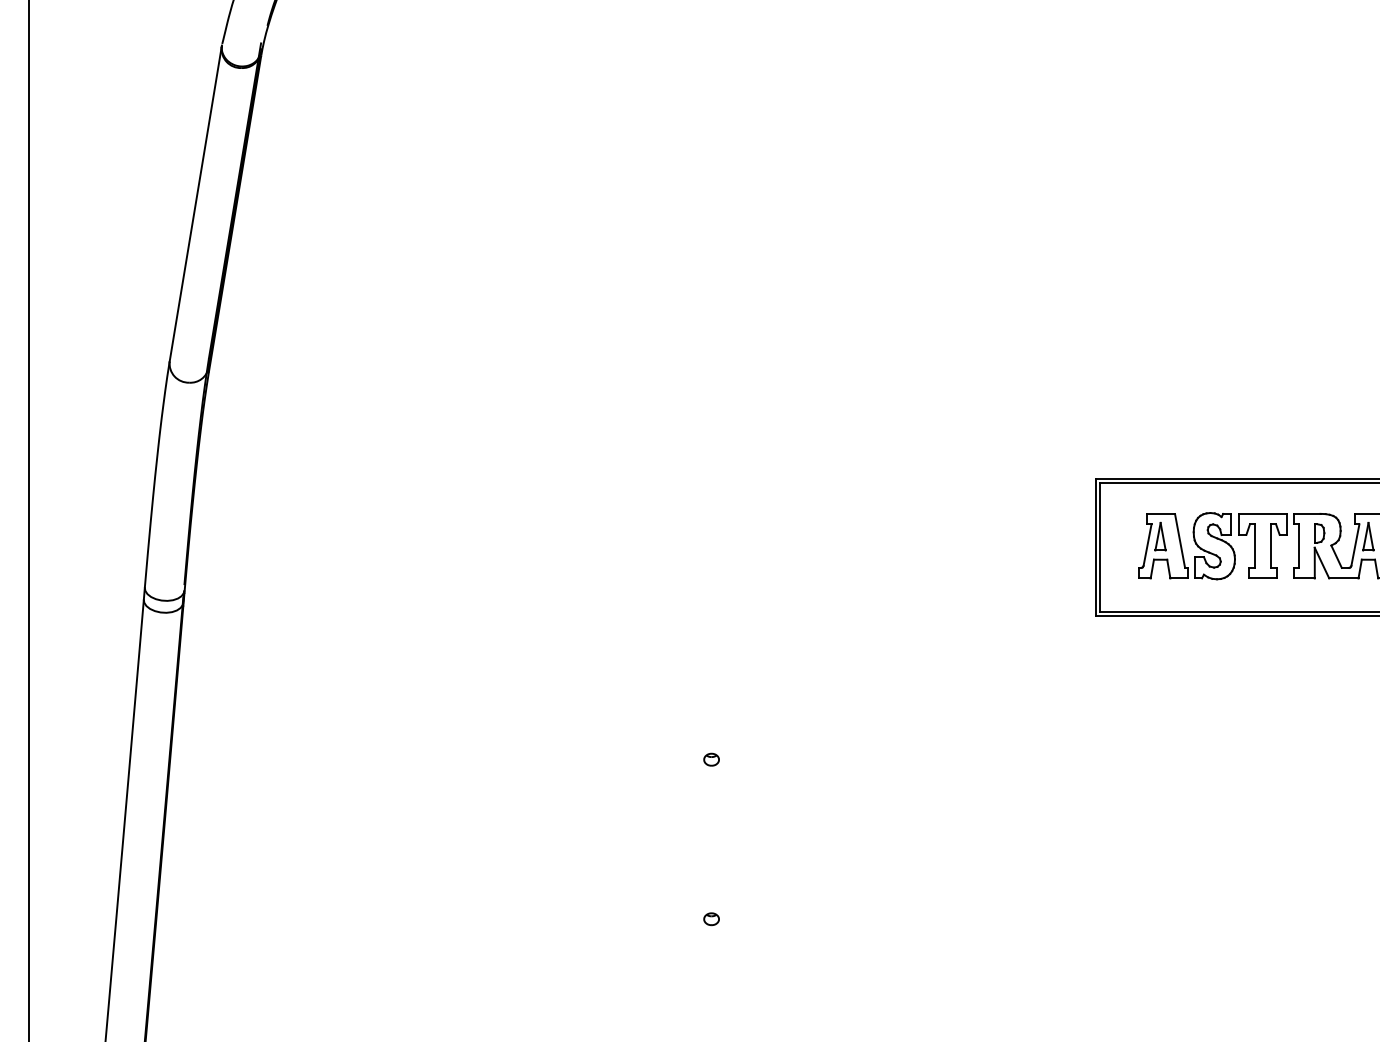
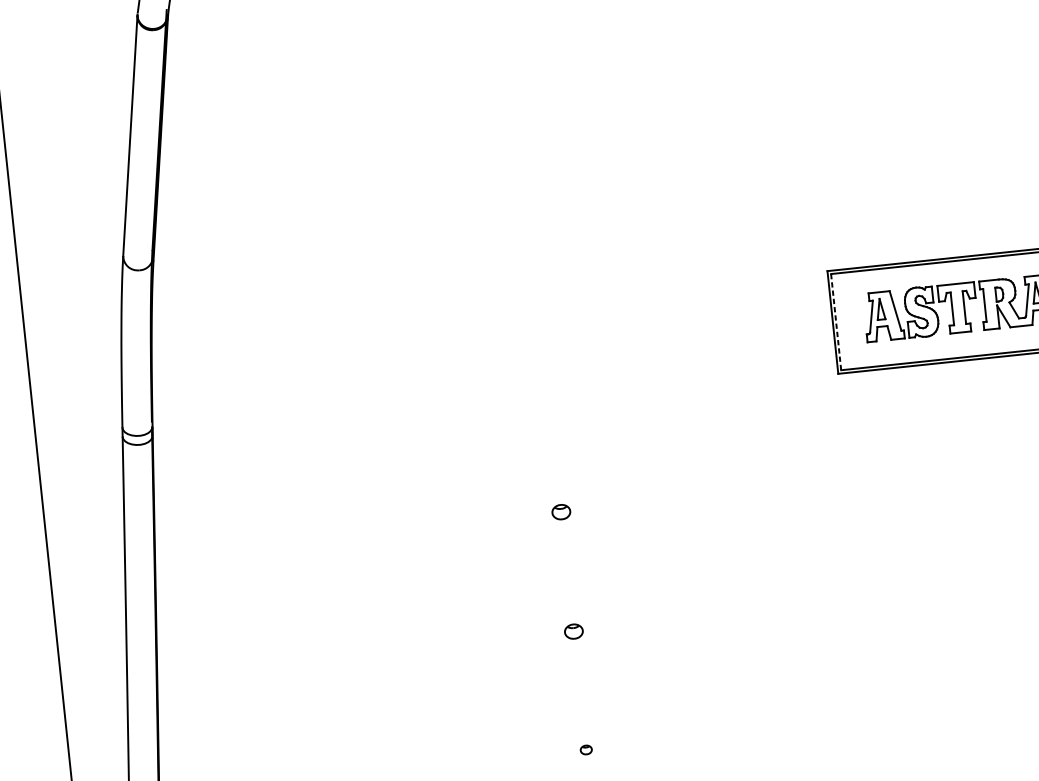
line: (1100, 547) -> (836, 322), solid -> dashed
part: (711, 759) -> (561, 511), size x1.6
part: (711, 919) -> (573, 631), size x1.6

